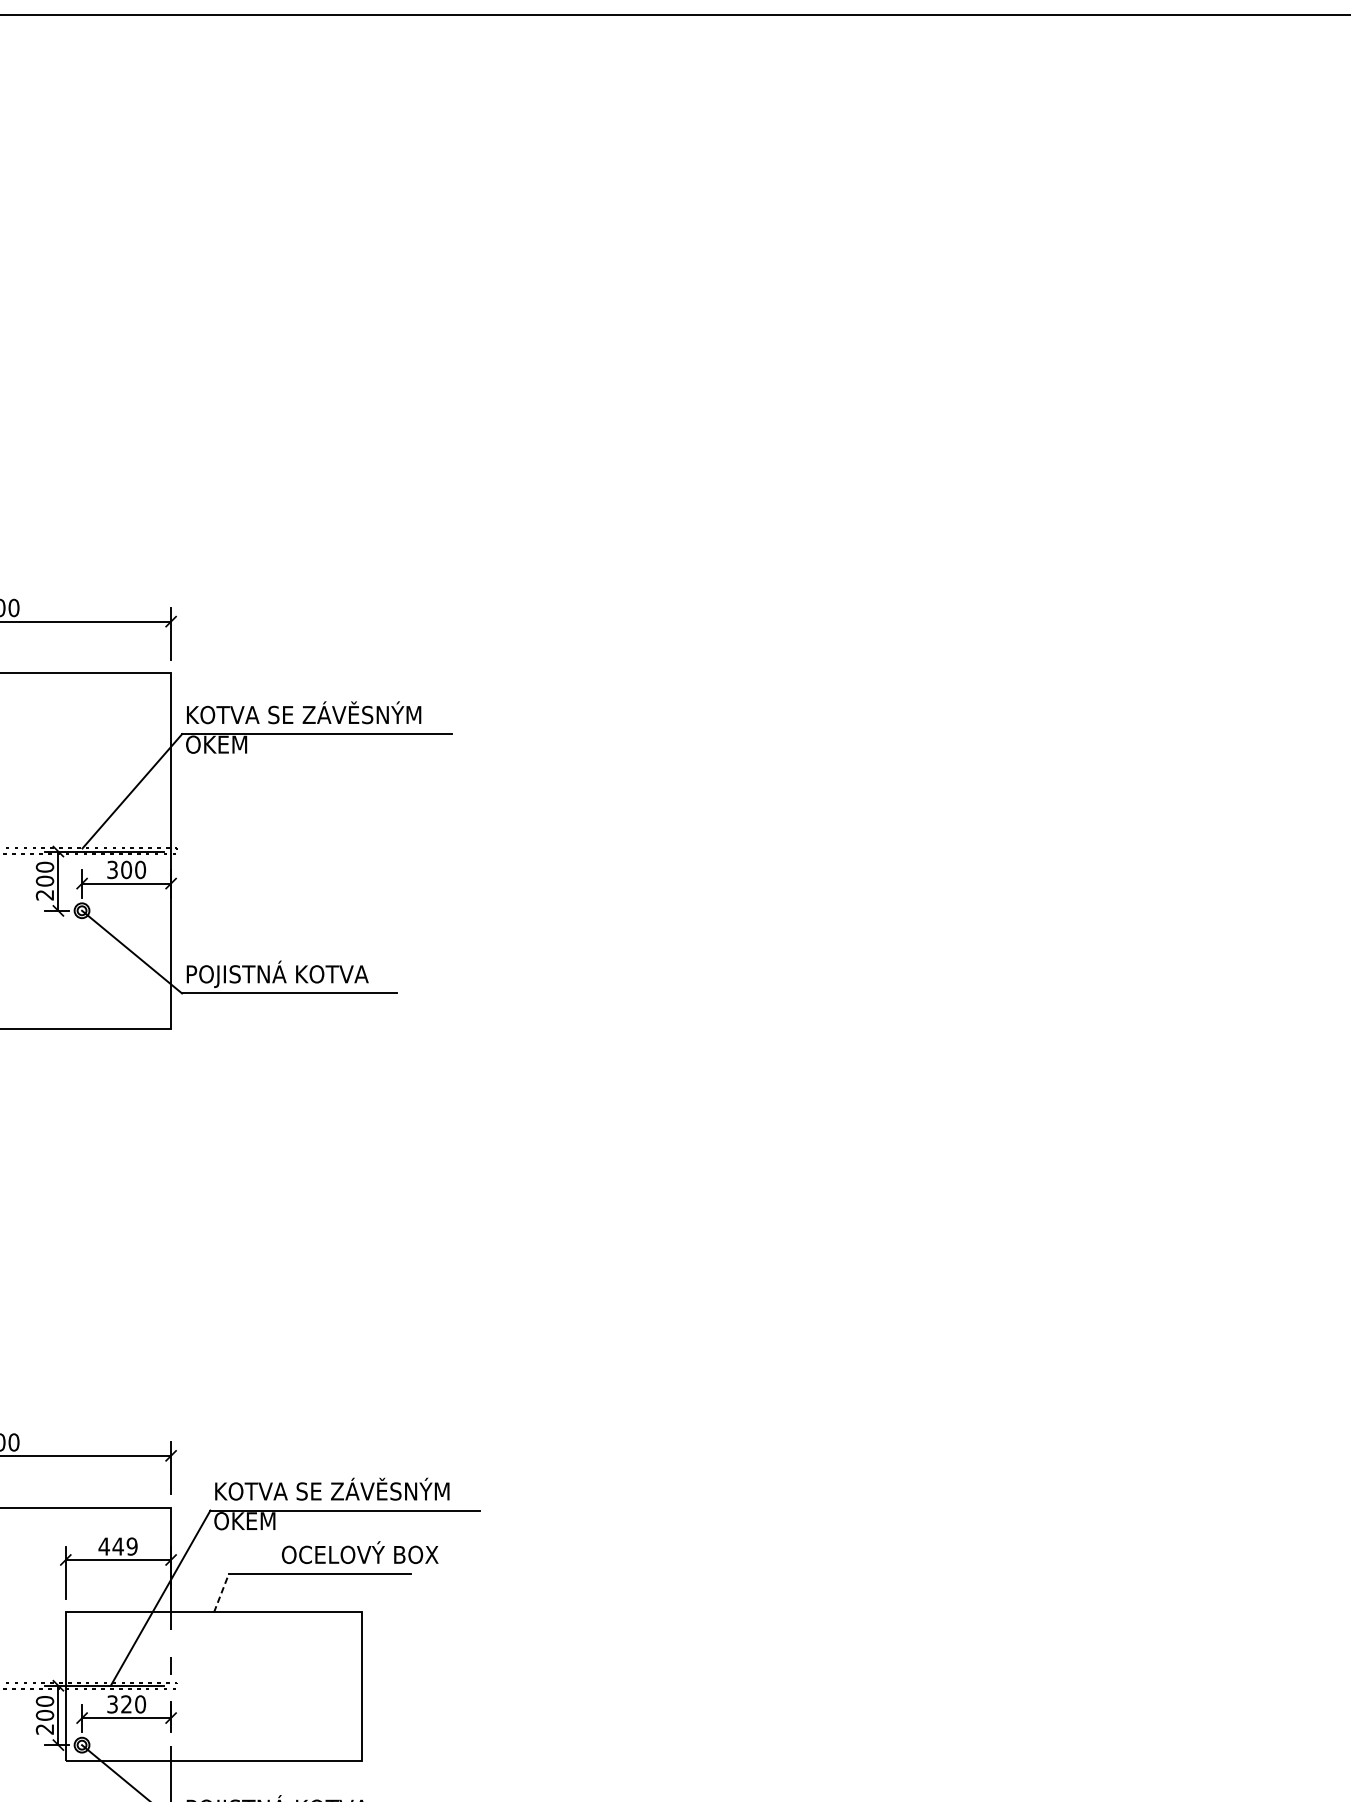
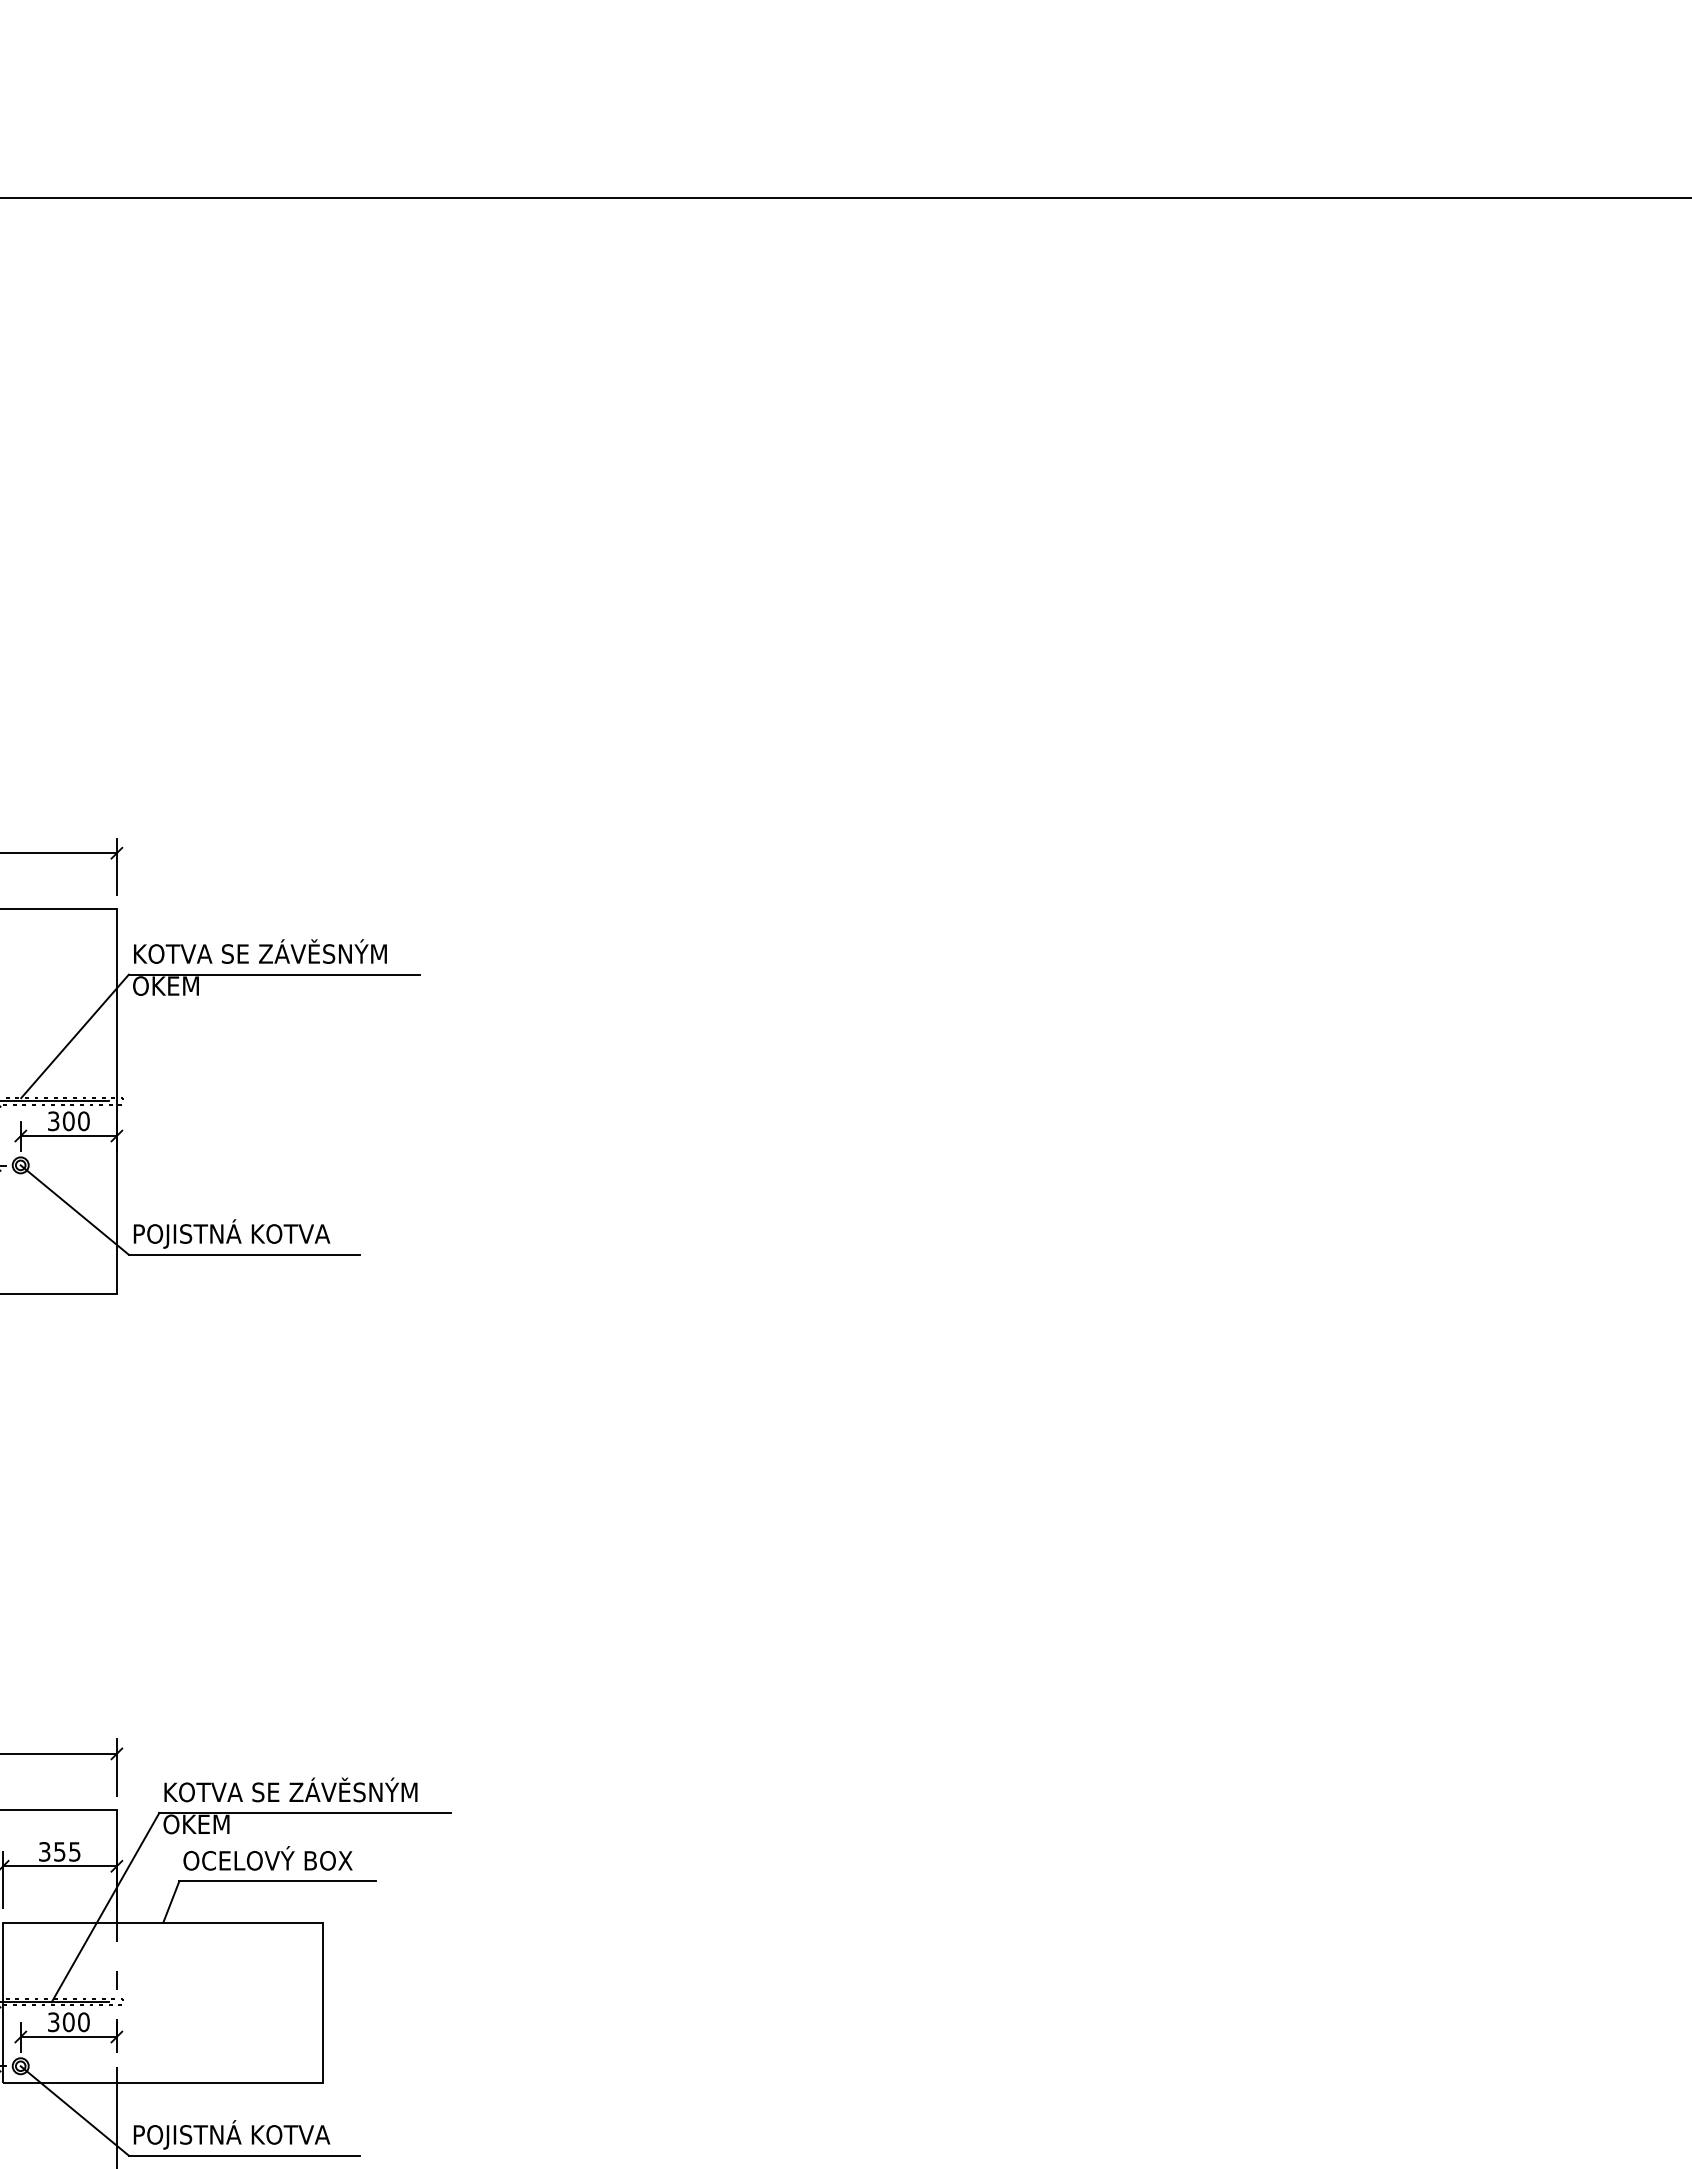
text: (117, 1546) -> (59, 1851), 449 -> 355
text: (359, 1552) -> (267, 1858), moved
line: (221, 1592) -> (171, 1901), dashed -> solid
text: (126, 1704) -> (68, 2022), 320 -> 300

